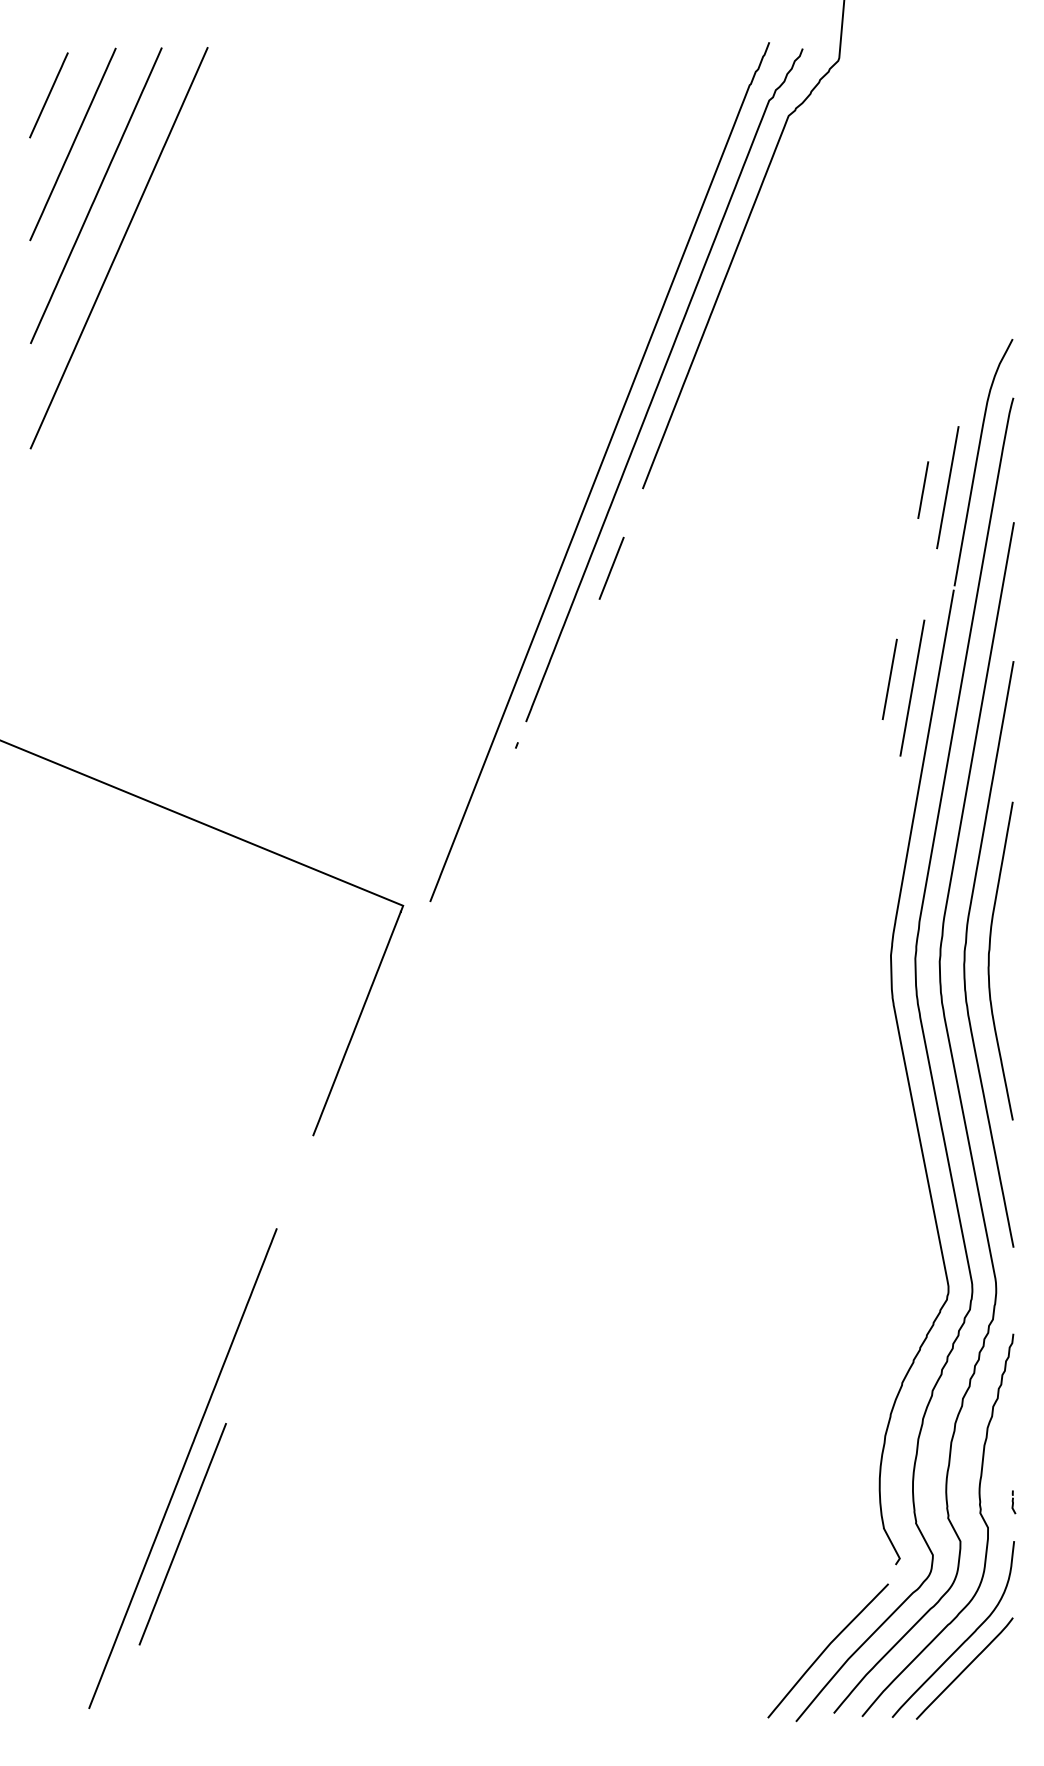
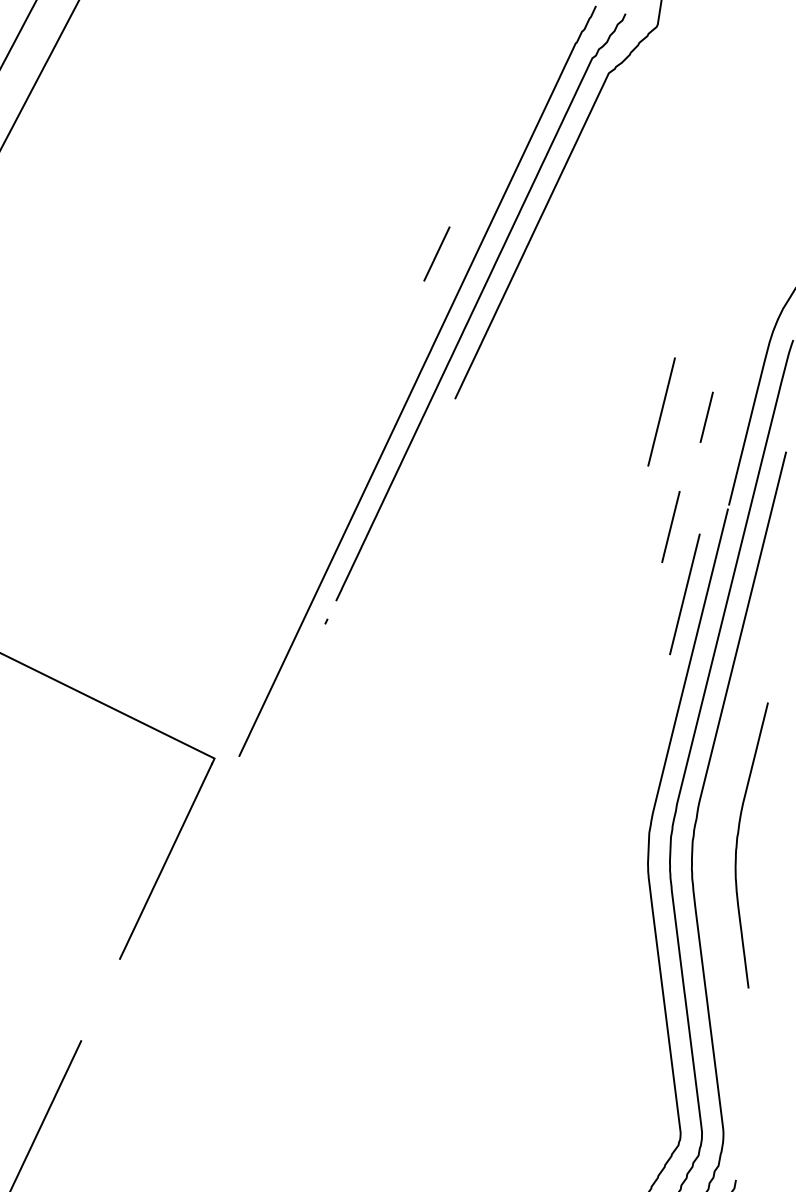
line: (947, 487) -> (661, 411), moved
line: (611, 567) -> (436, 253), moved
line: (889, 678) -> (670, 526), moved
curve: (965, 954) -> (716, 836), removed

